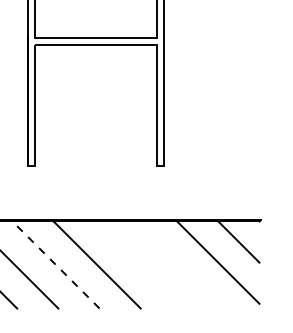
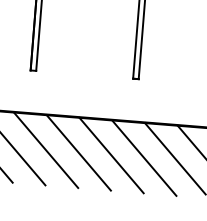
line: (55, 264) -> (45, 150), dashed -> solid
line: (137, 264) -> (111, 155), added
line: (179, 264) -> (144, 158), added

